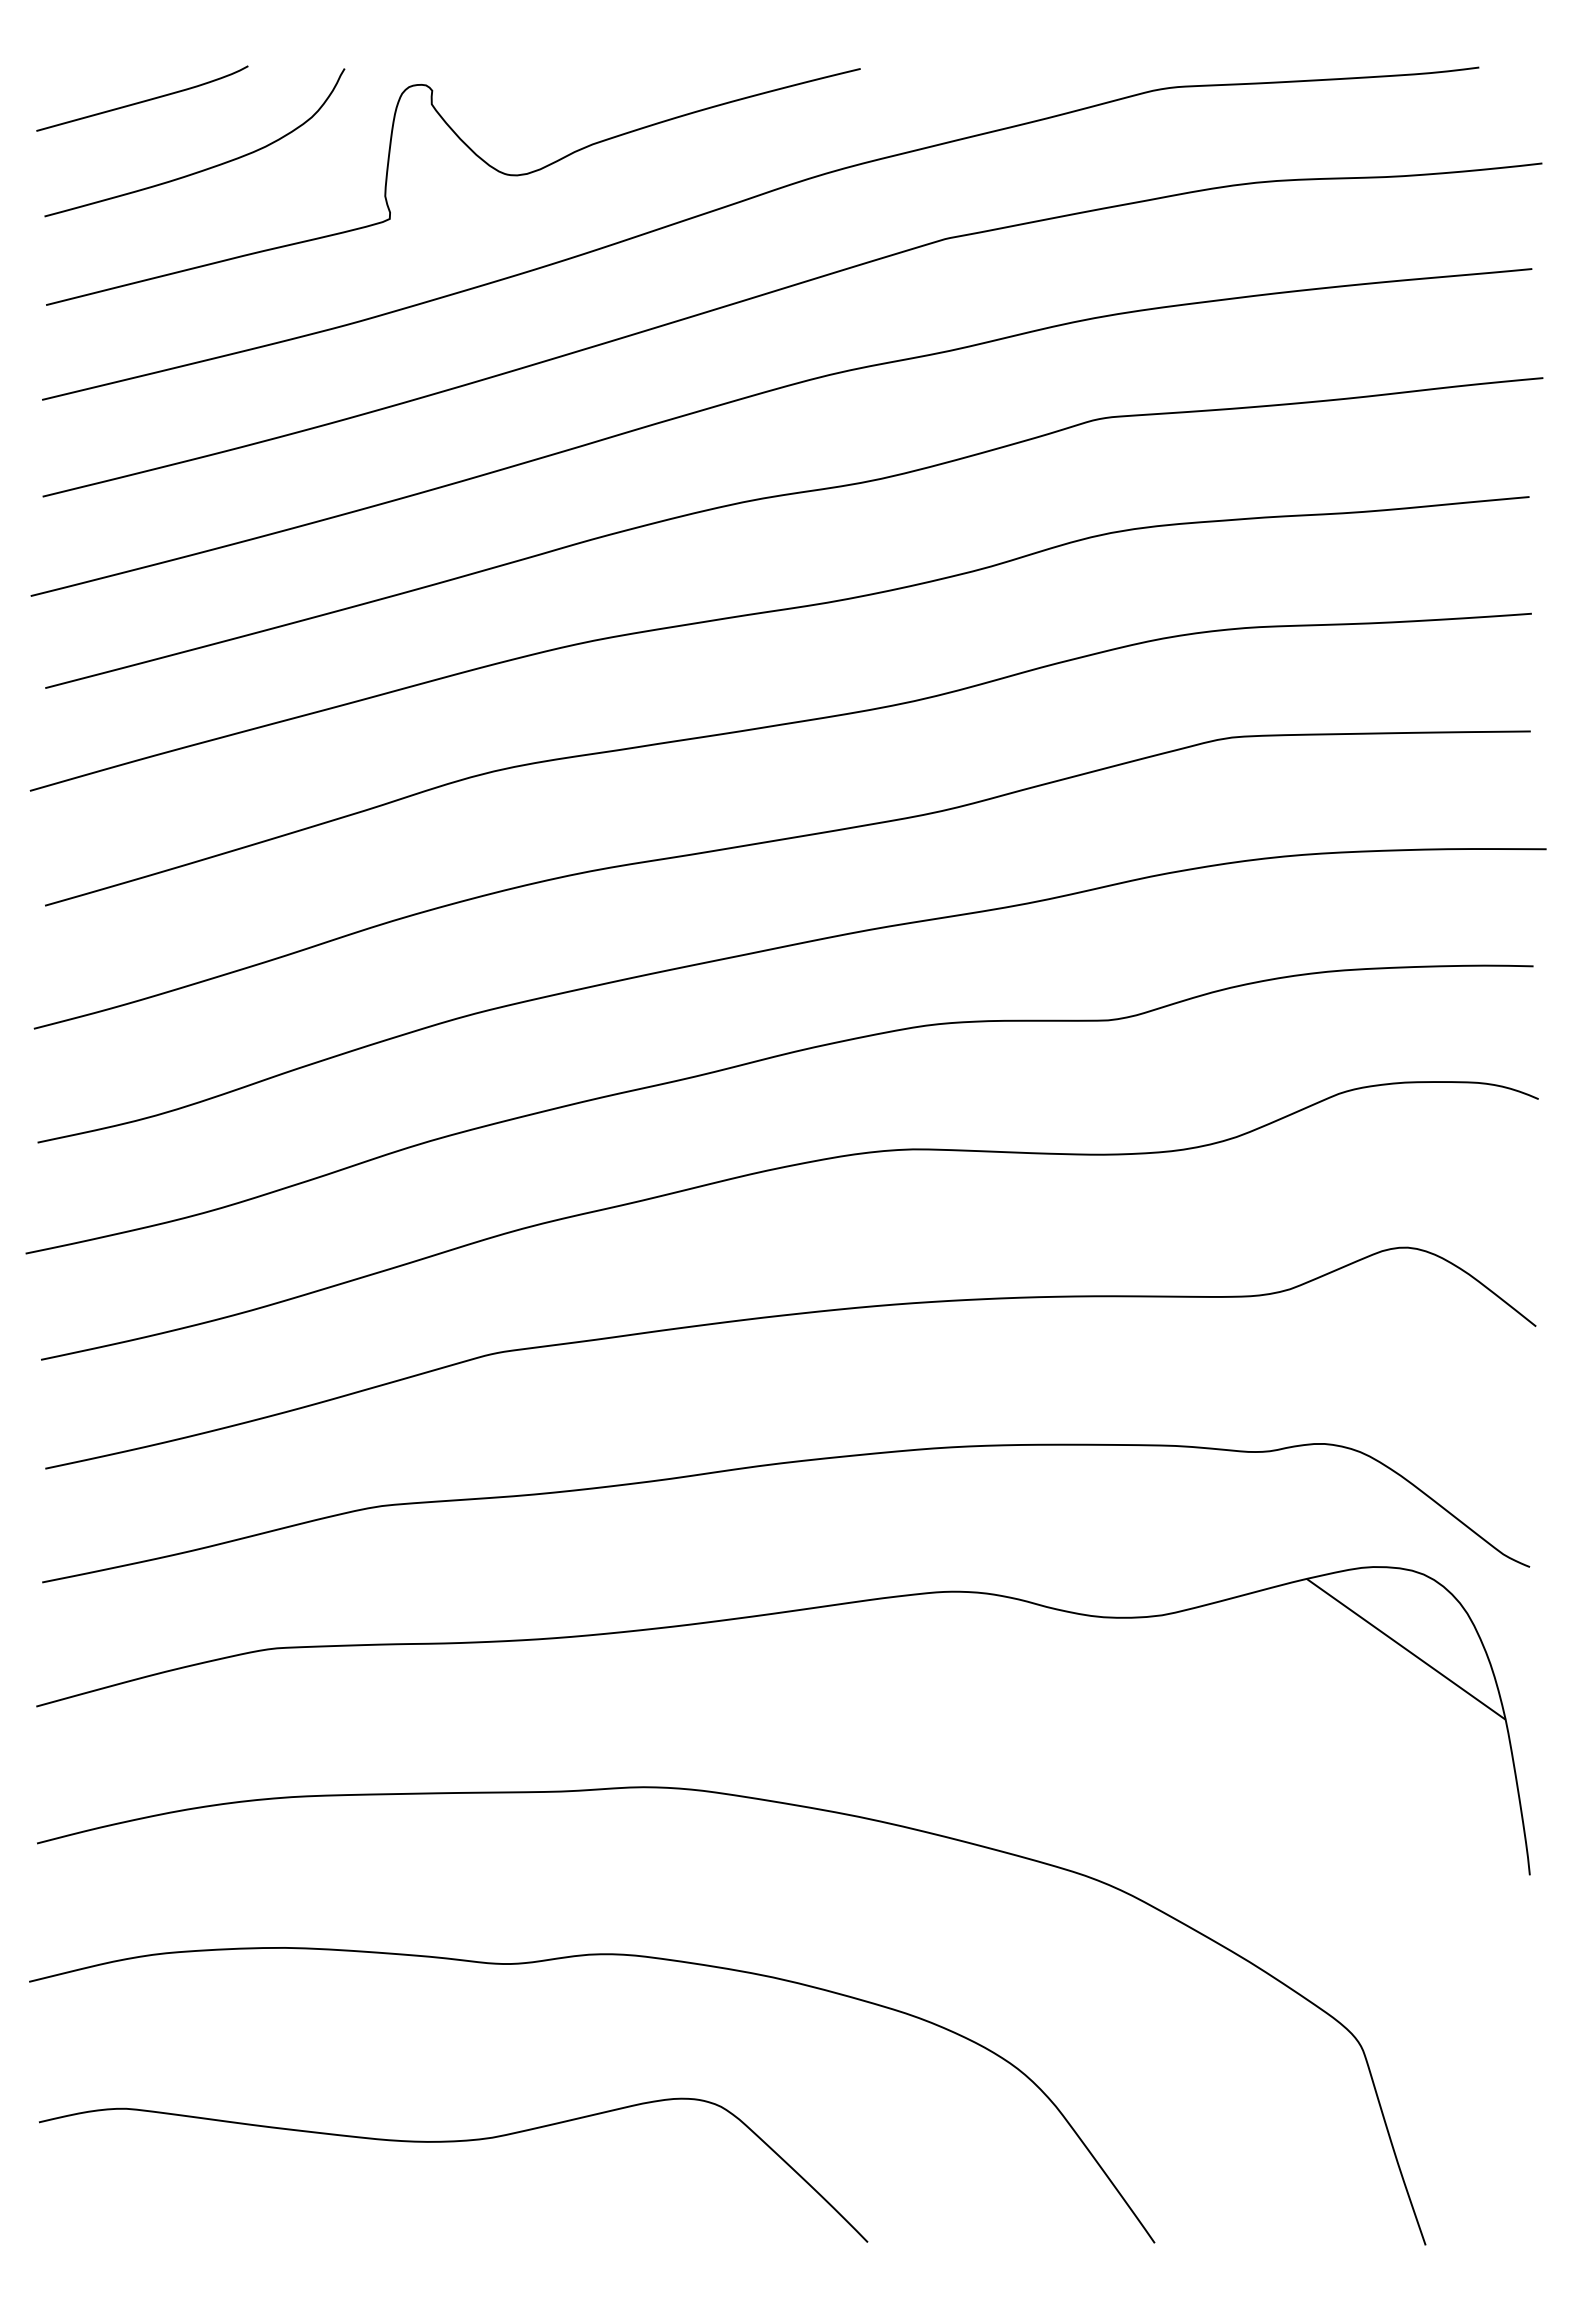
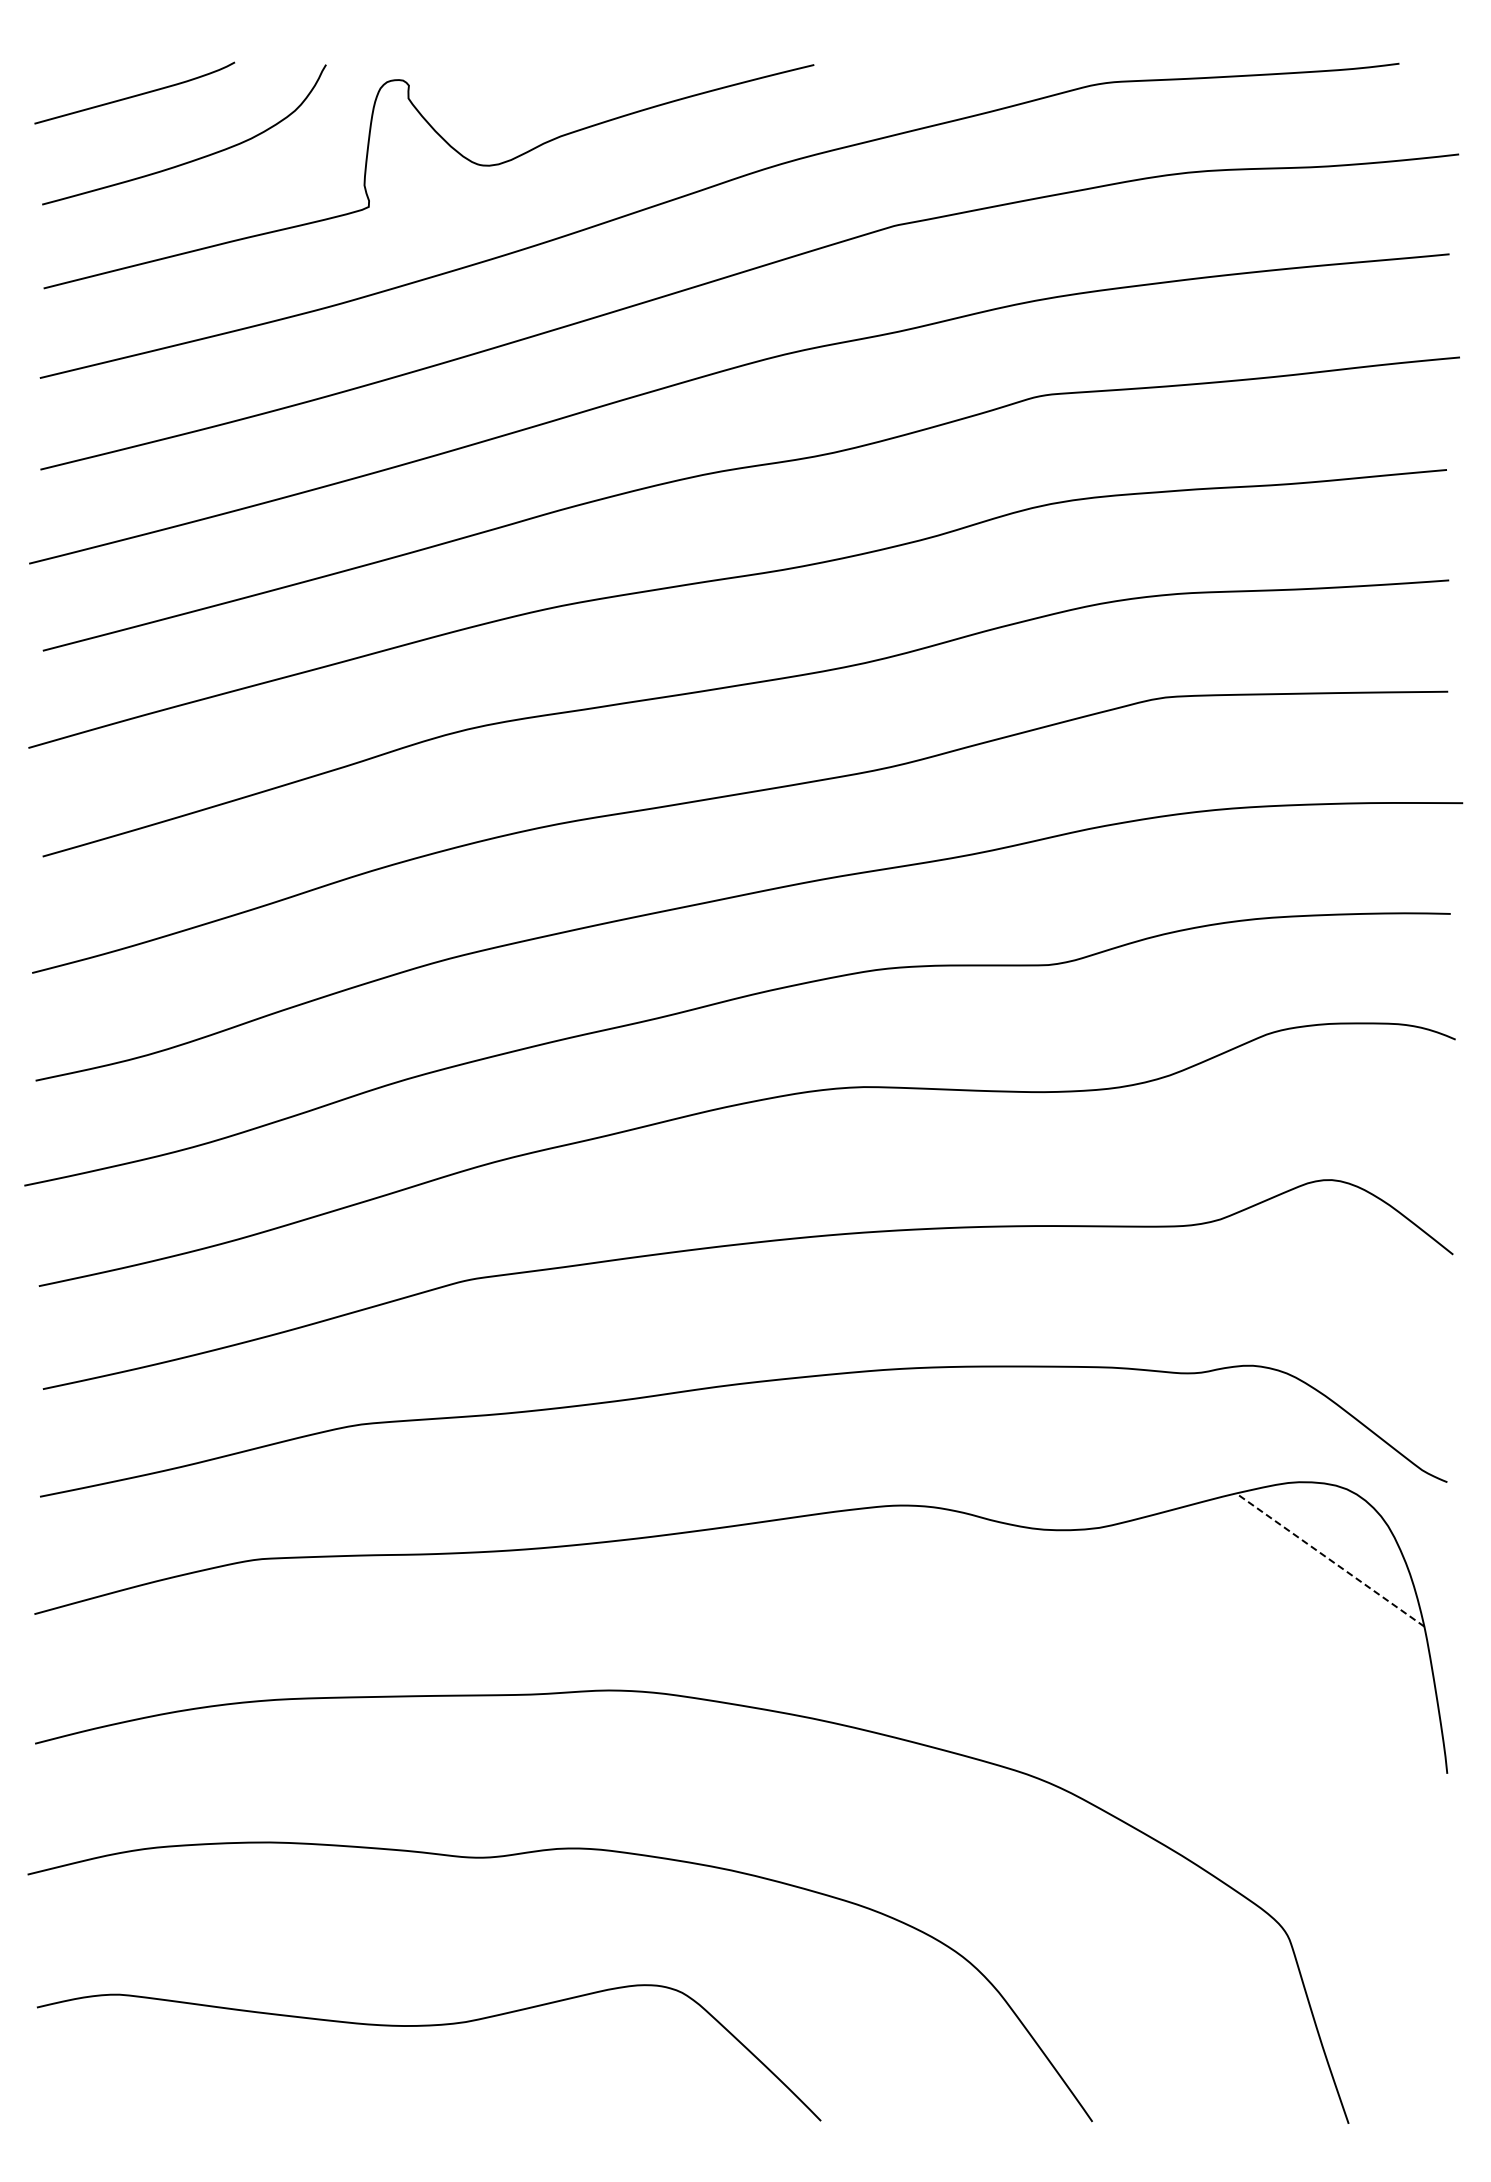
line: (1405, 1648) -> (1329, 1559), solid -> dashed

